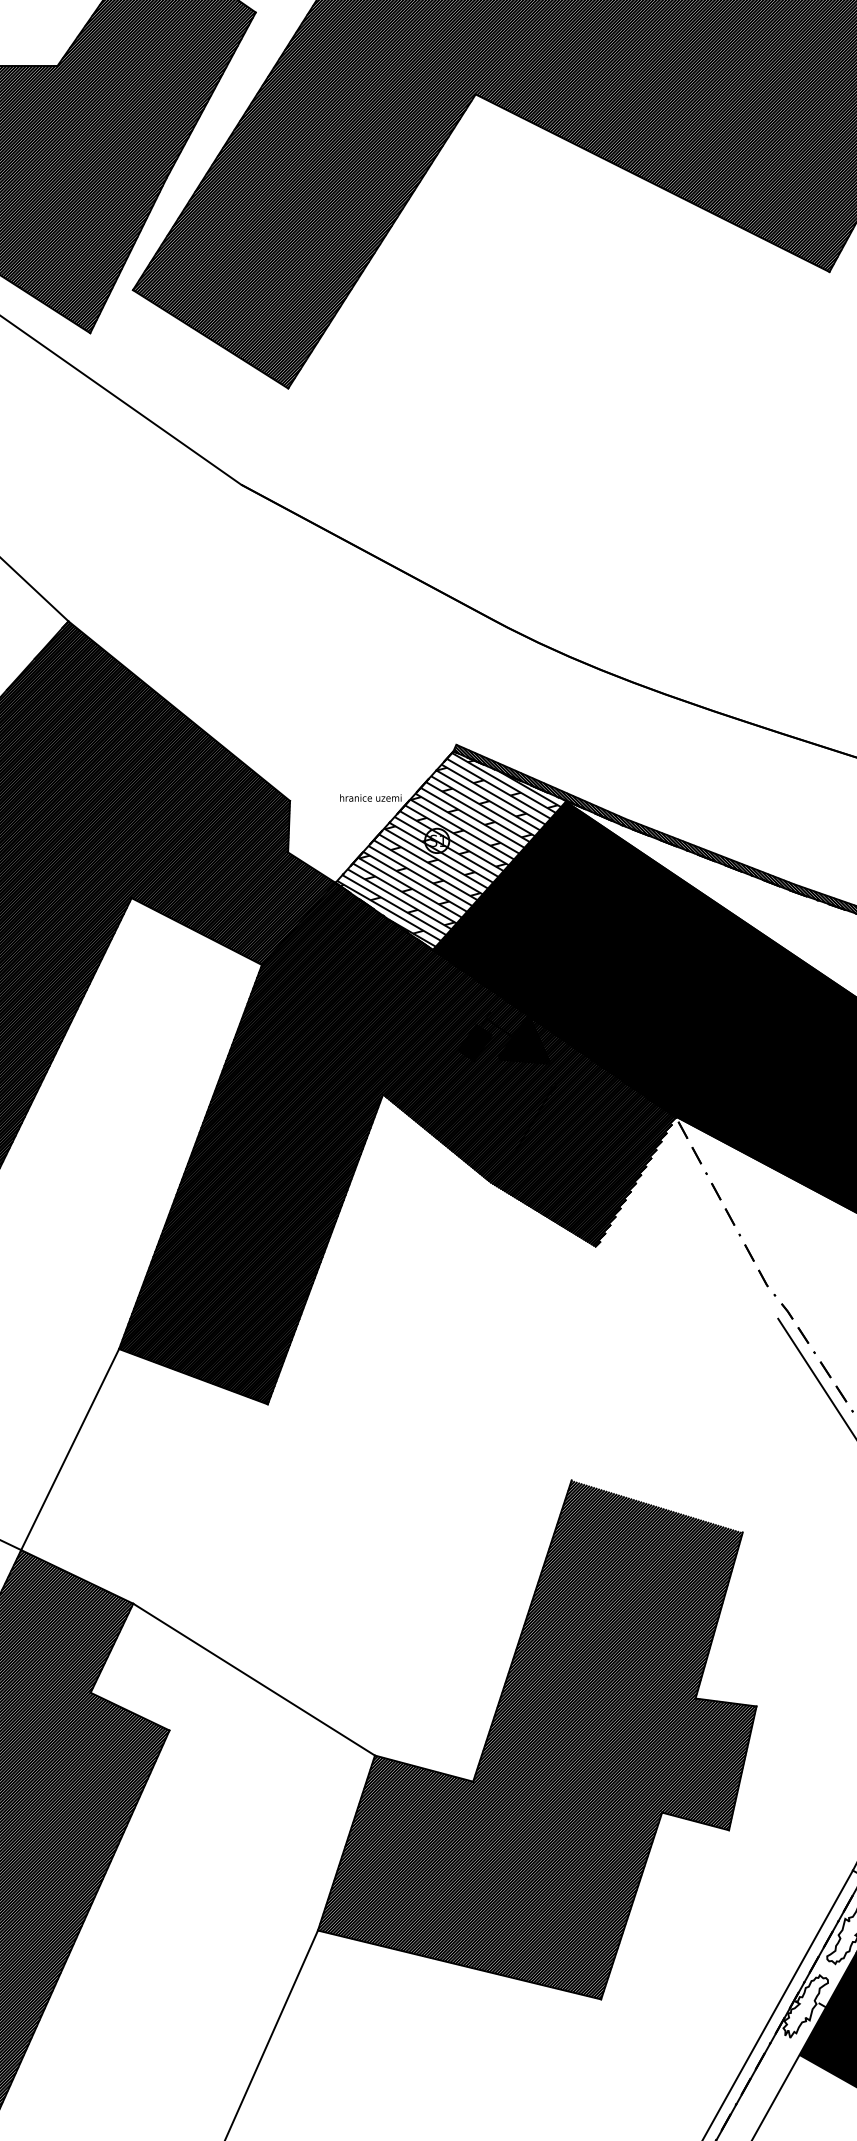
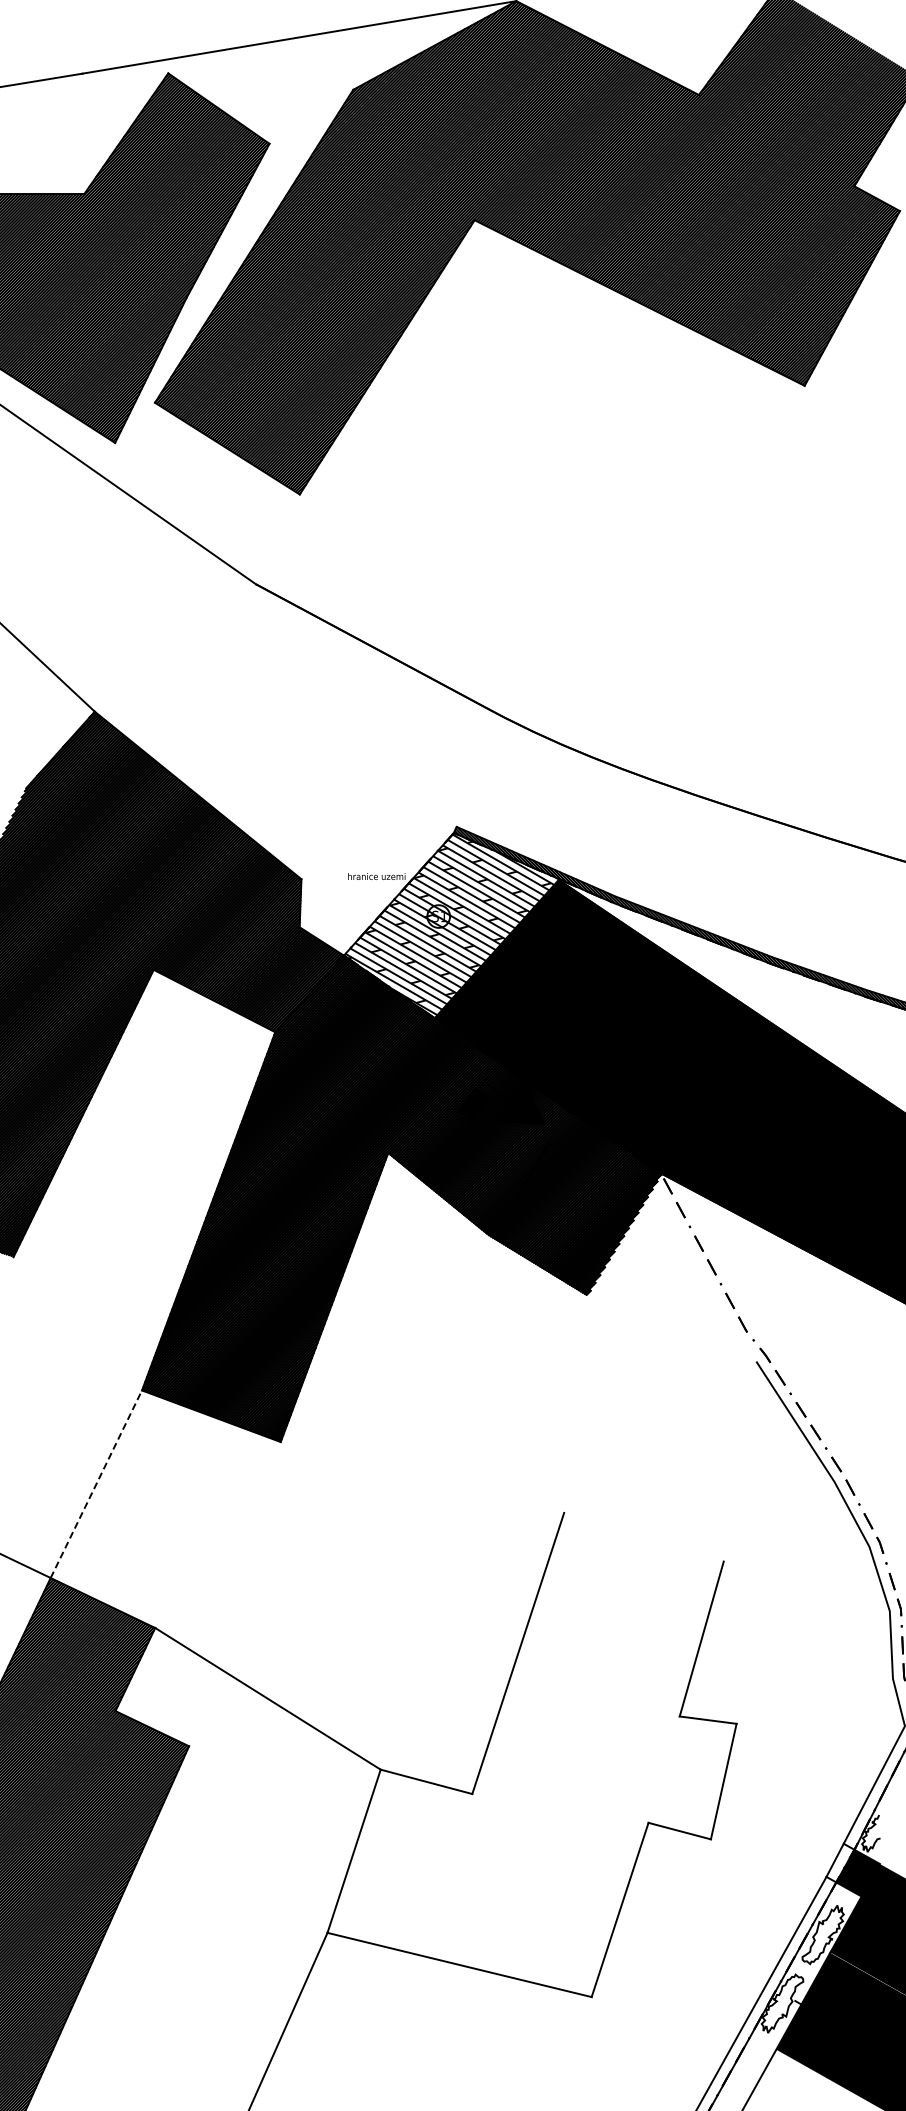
line: (70, 1448) -> (96, 1483), solid -> dashed
hatch: (536, 1739) -> (531, 1754), removed

